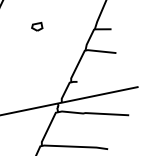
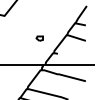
part: (36, 27) -> (39, 38), moved

